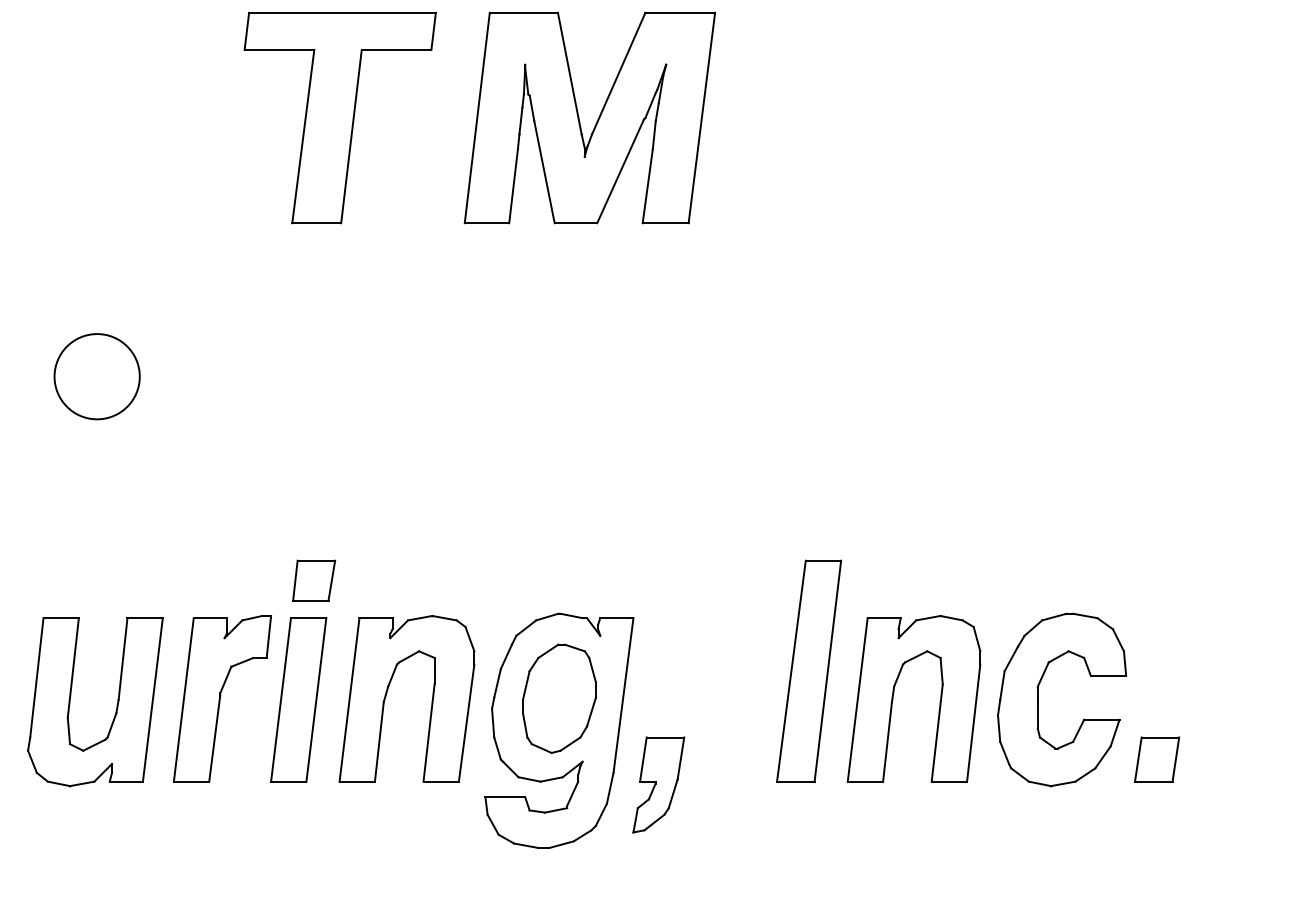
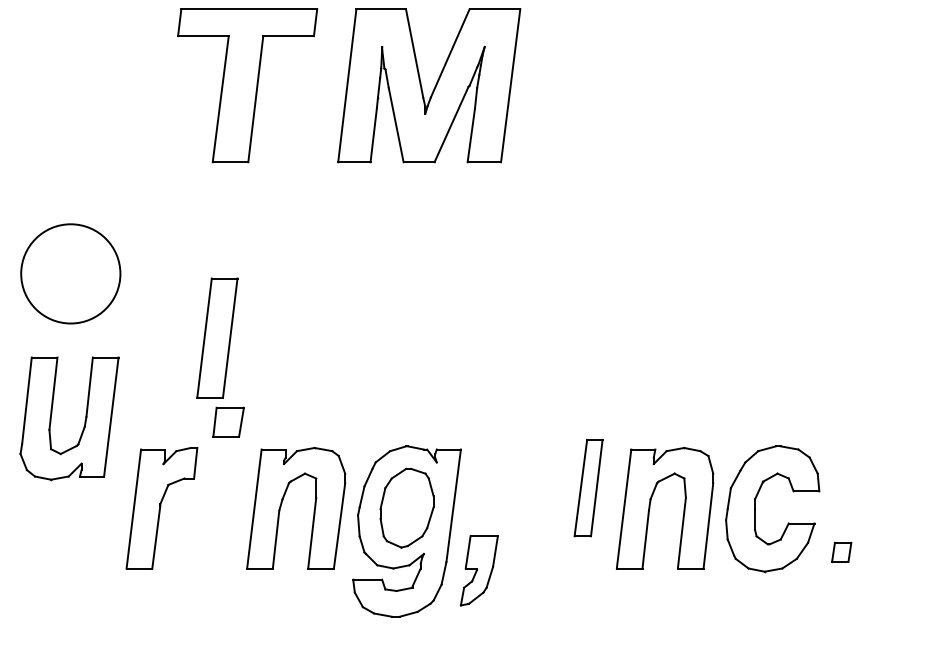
circle: (96, 376) -> (70, 273), size x1.6
part: (808, 670) -> (588, 487), size x0.6
part: (298, 699) -> (217, 337), moved
part: (115, 704) -> (84, 420), moved
part: (1156, 759) -> (841, 552), size x0.6

